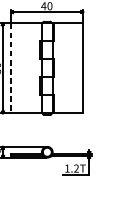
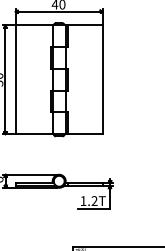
line: (11, 68) -> (15, 80), dashed -> solid

